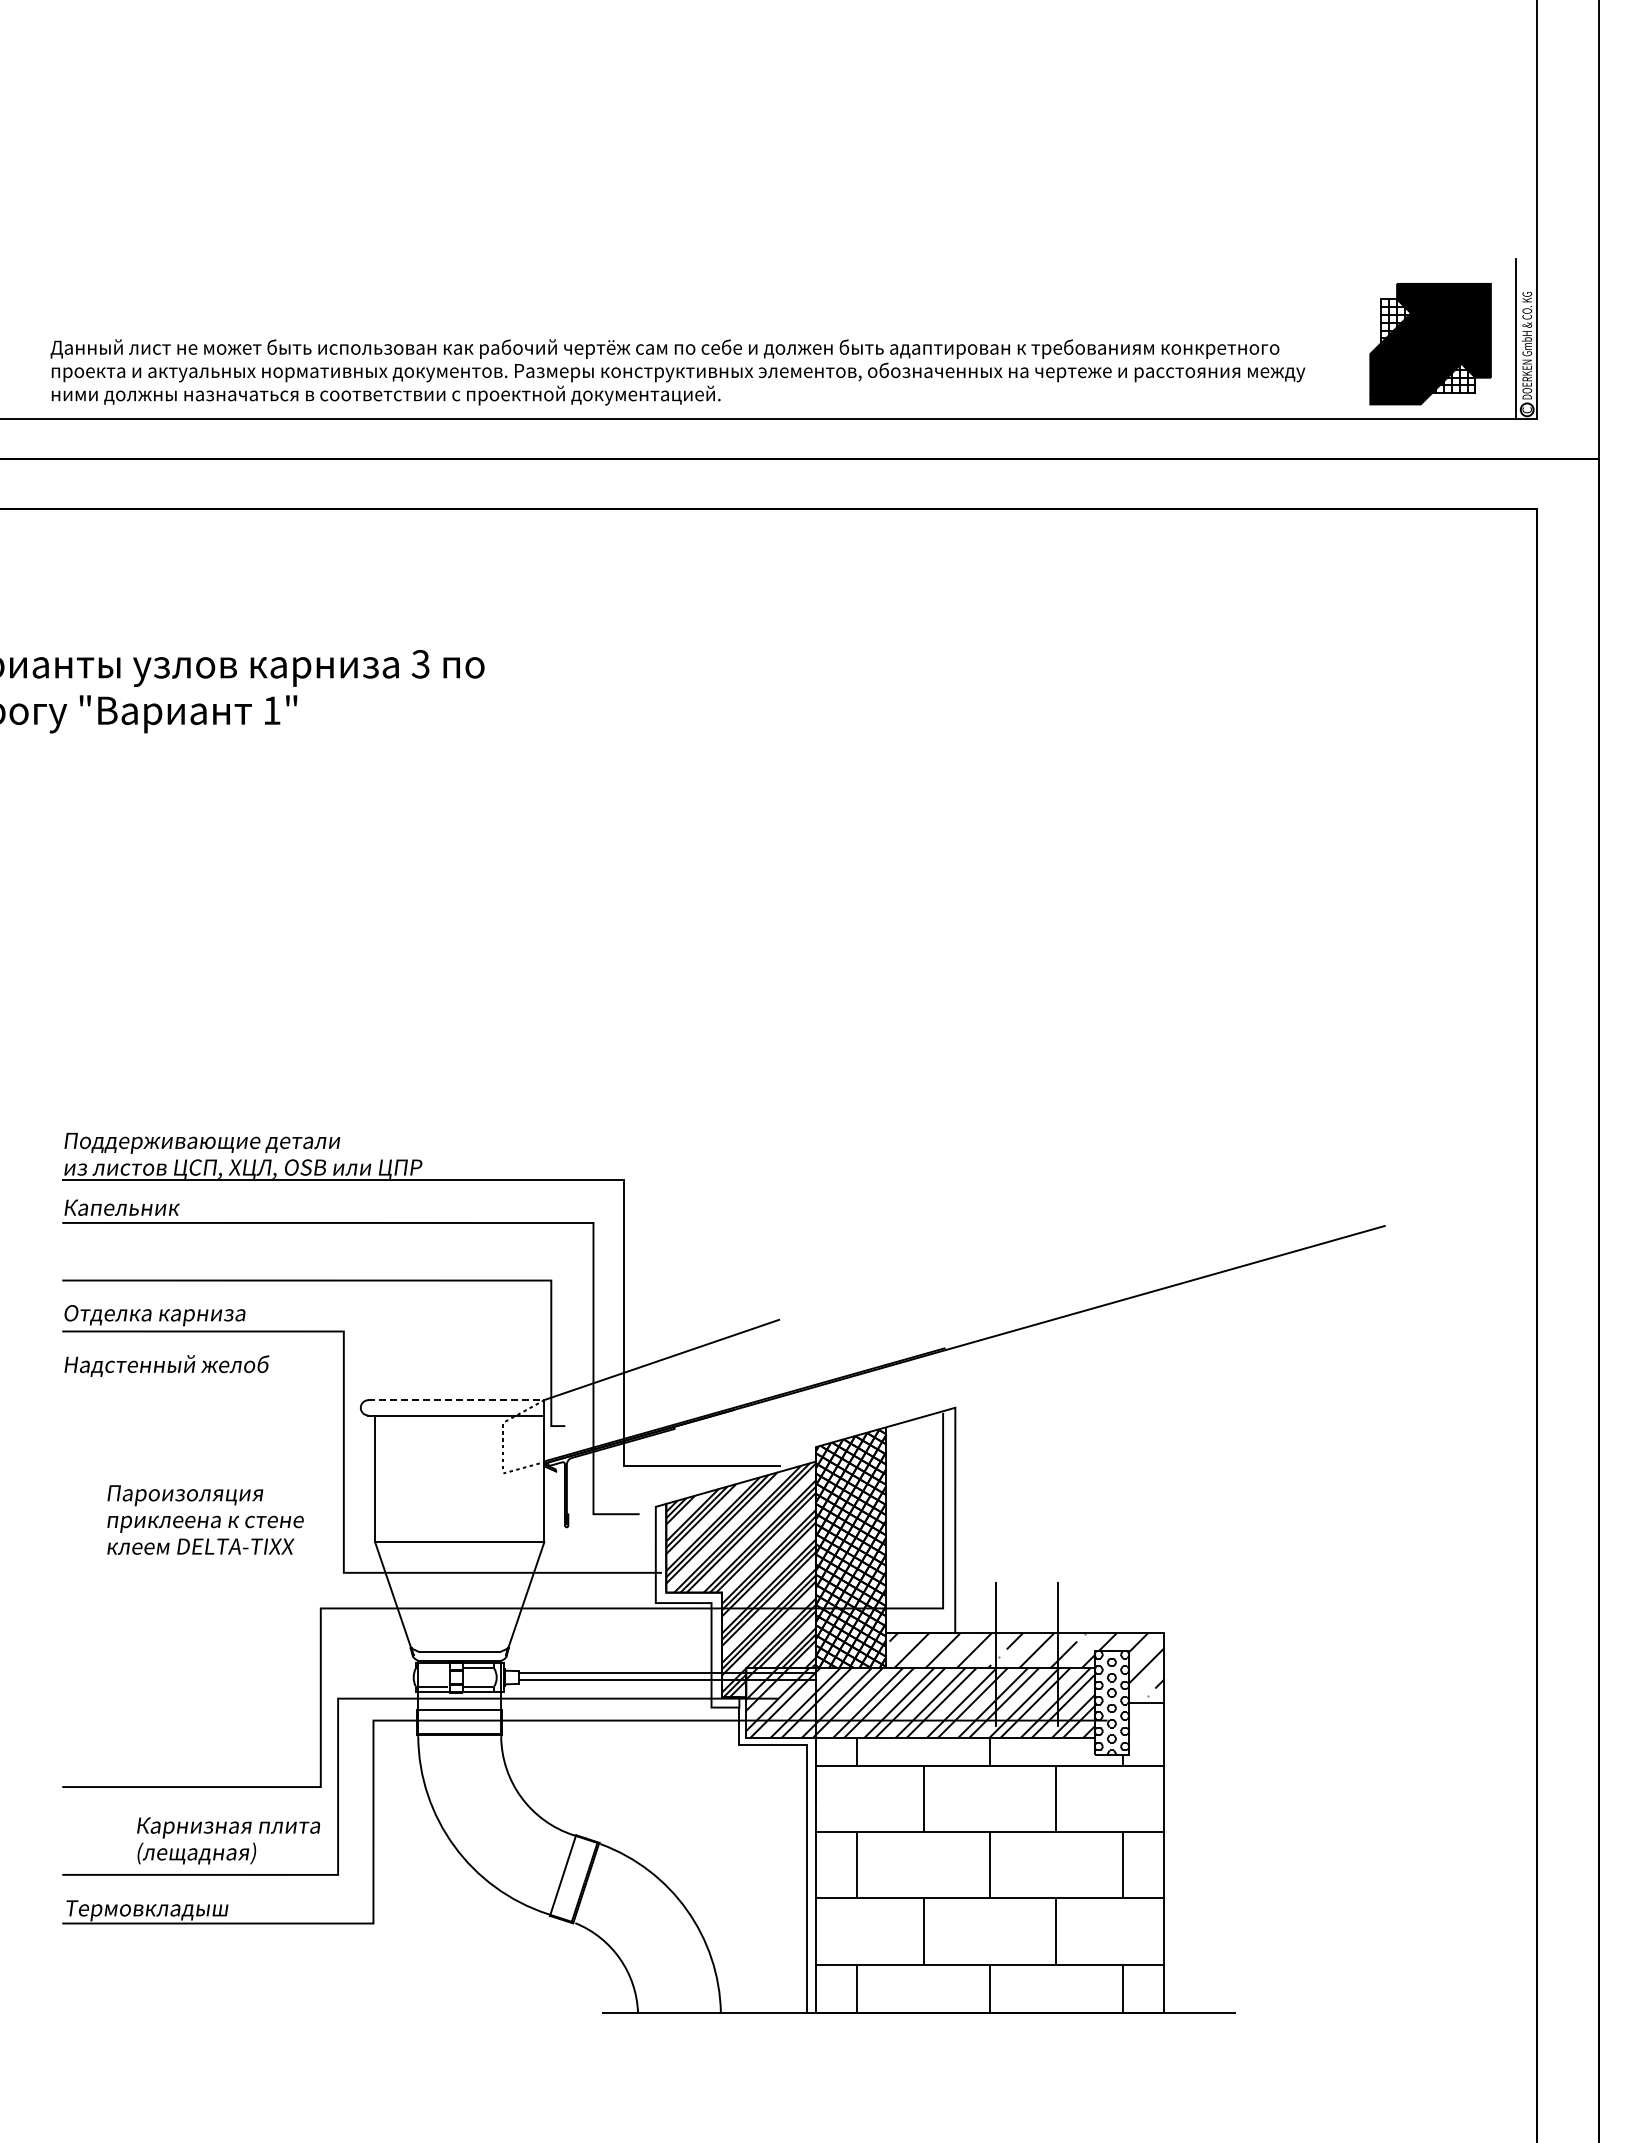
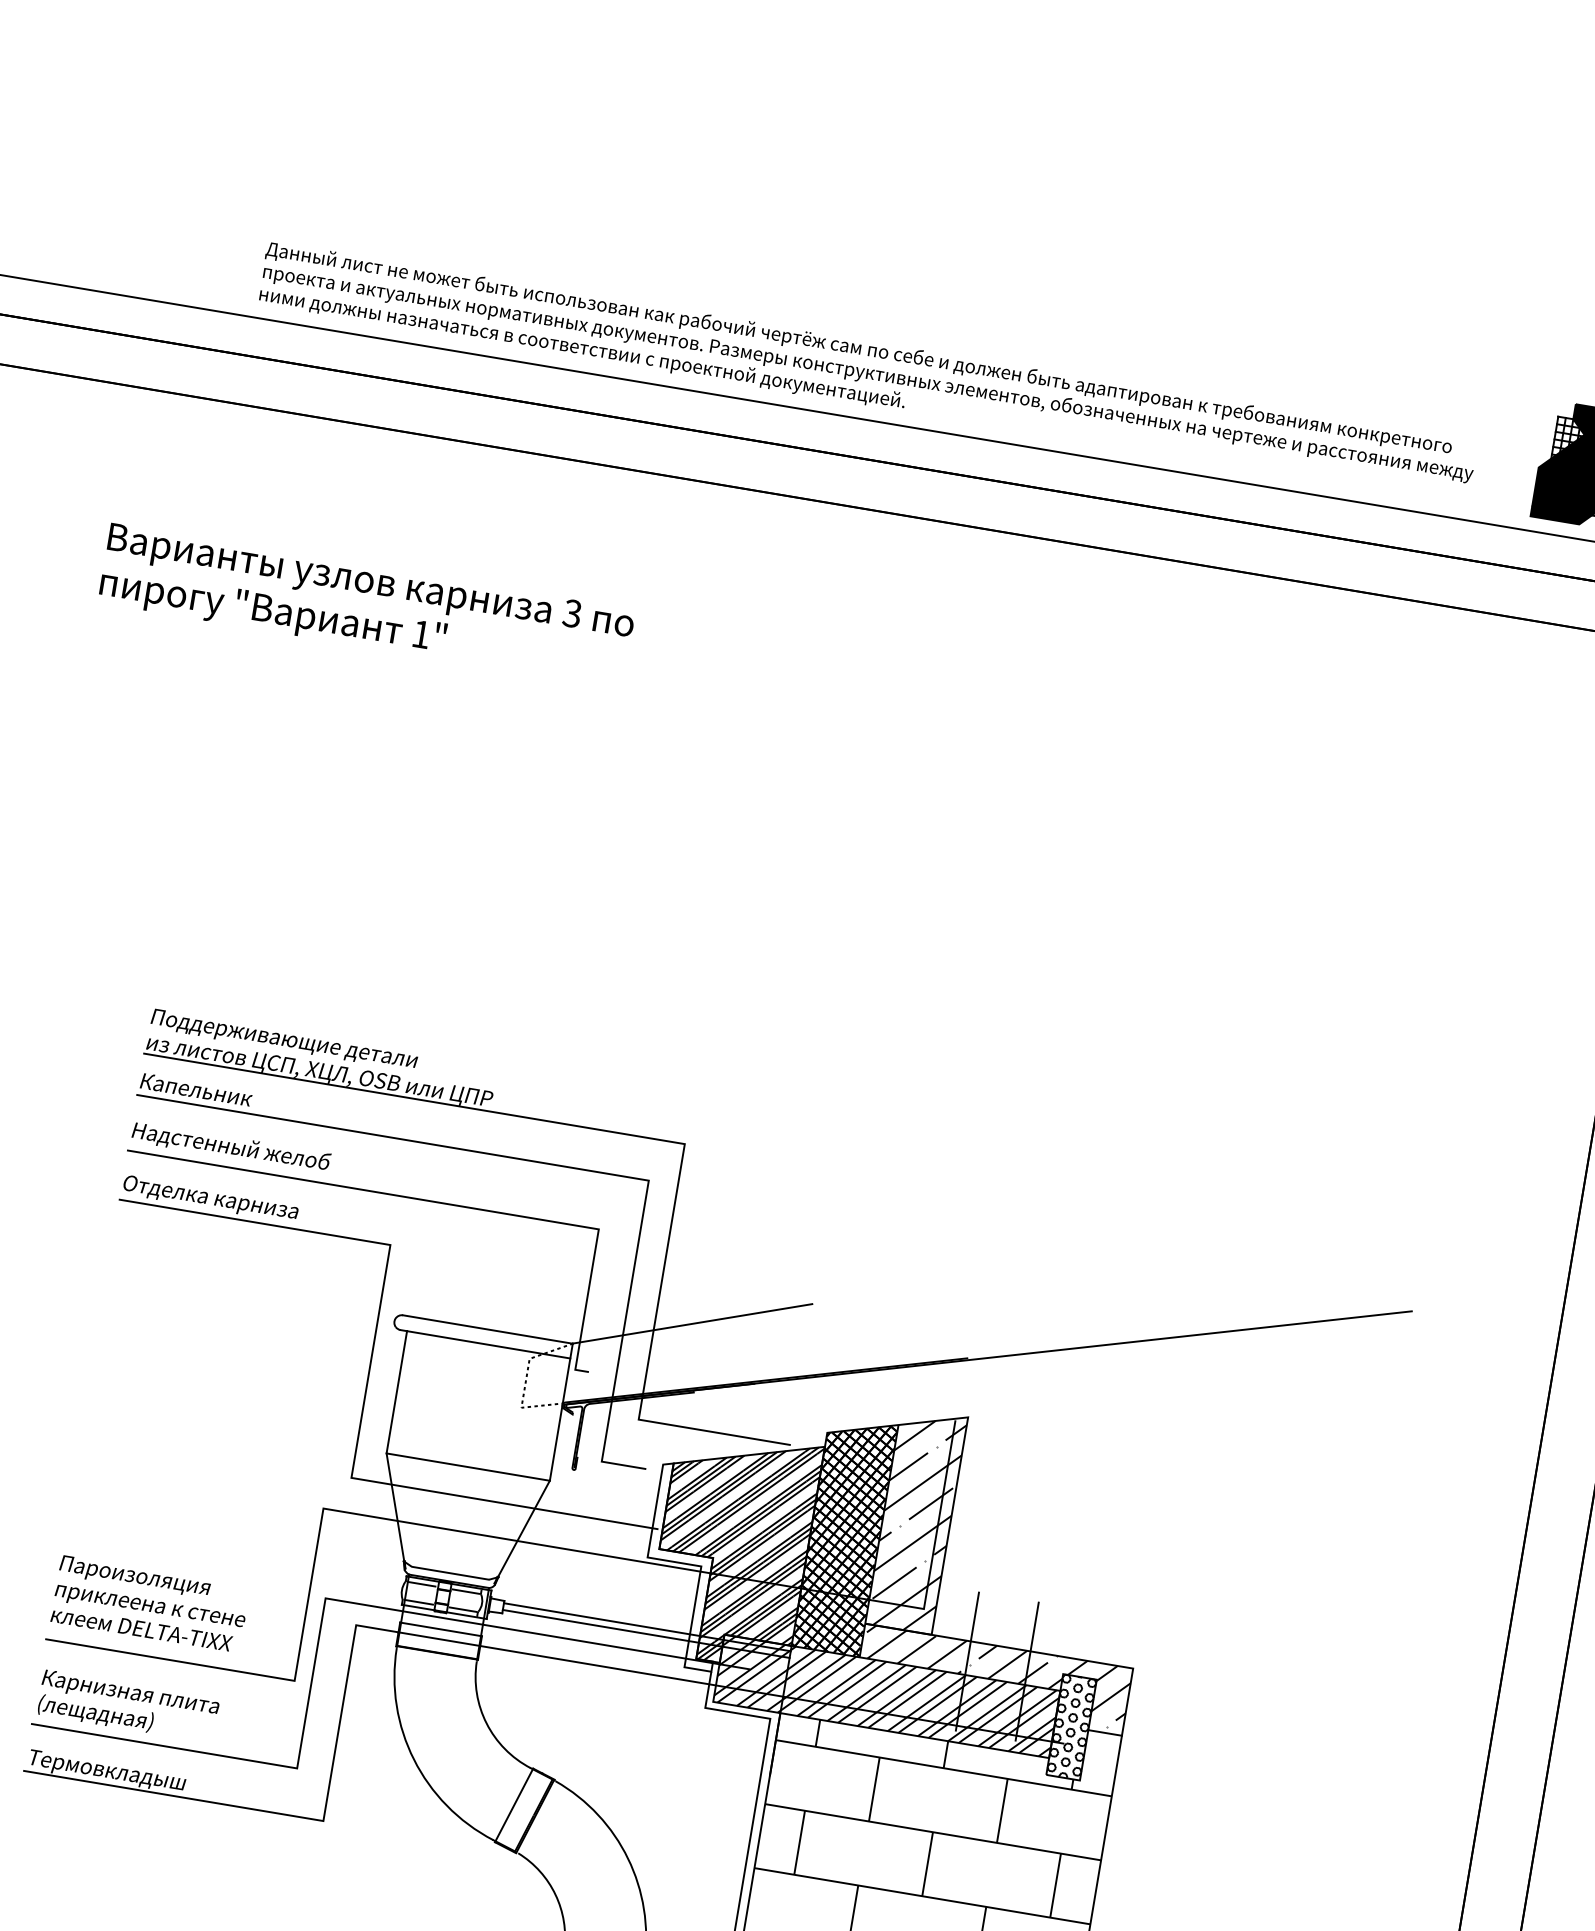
text: (166, 1365) -> (230, 1146), moved
line: (456, 1400) -> (487, 1329), dashed -> solid
text: (205, 1519) -> (150, 1603), moved
hatch: (920, 1524) -> (915, 1524), added
line: (432, 1668) -> (421, 1584), added
text: (228, 1840) -> (128, 1706), moved

